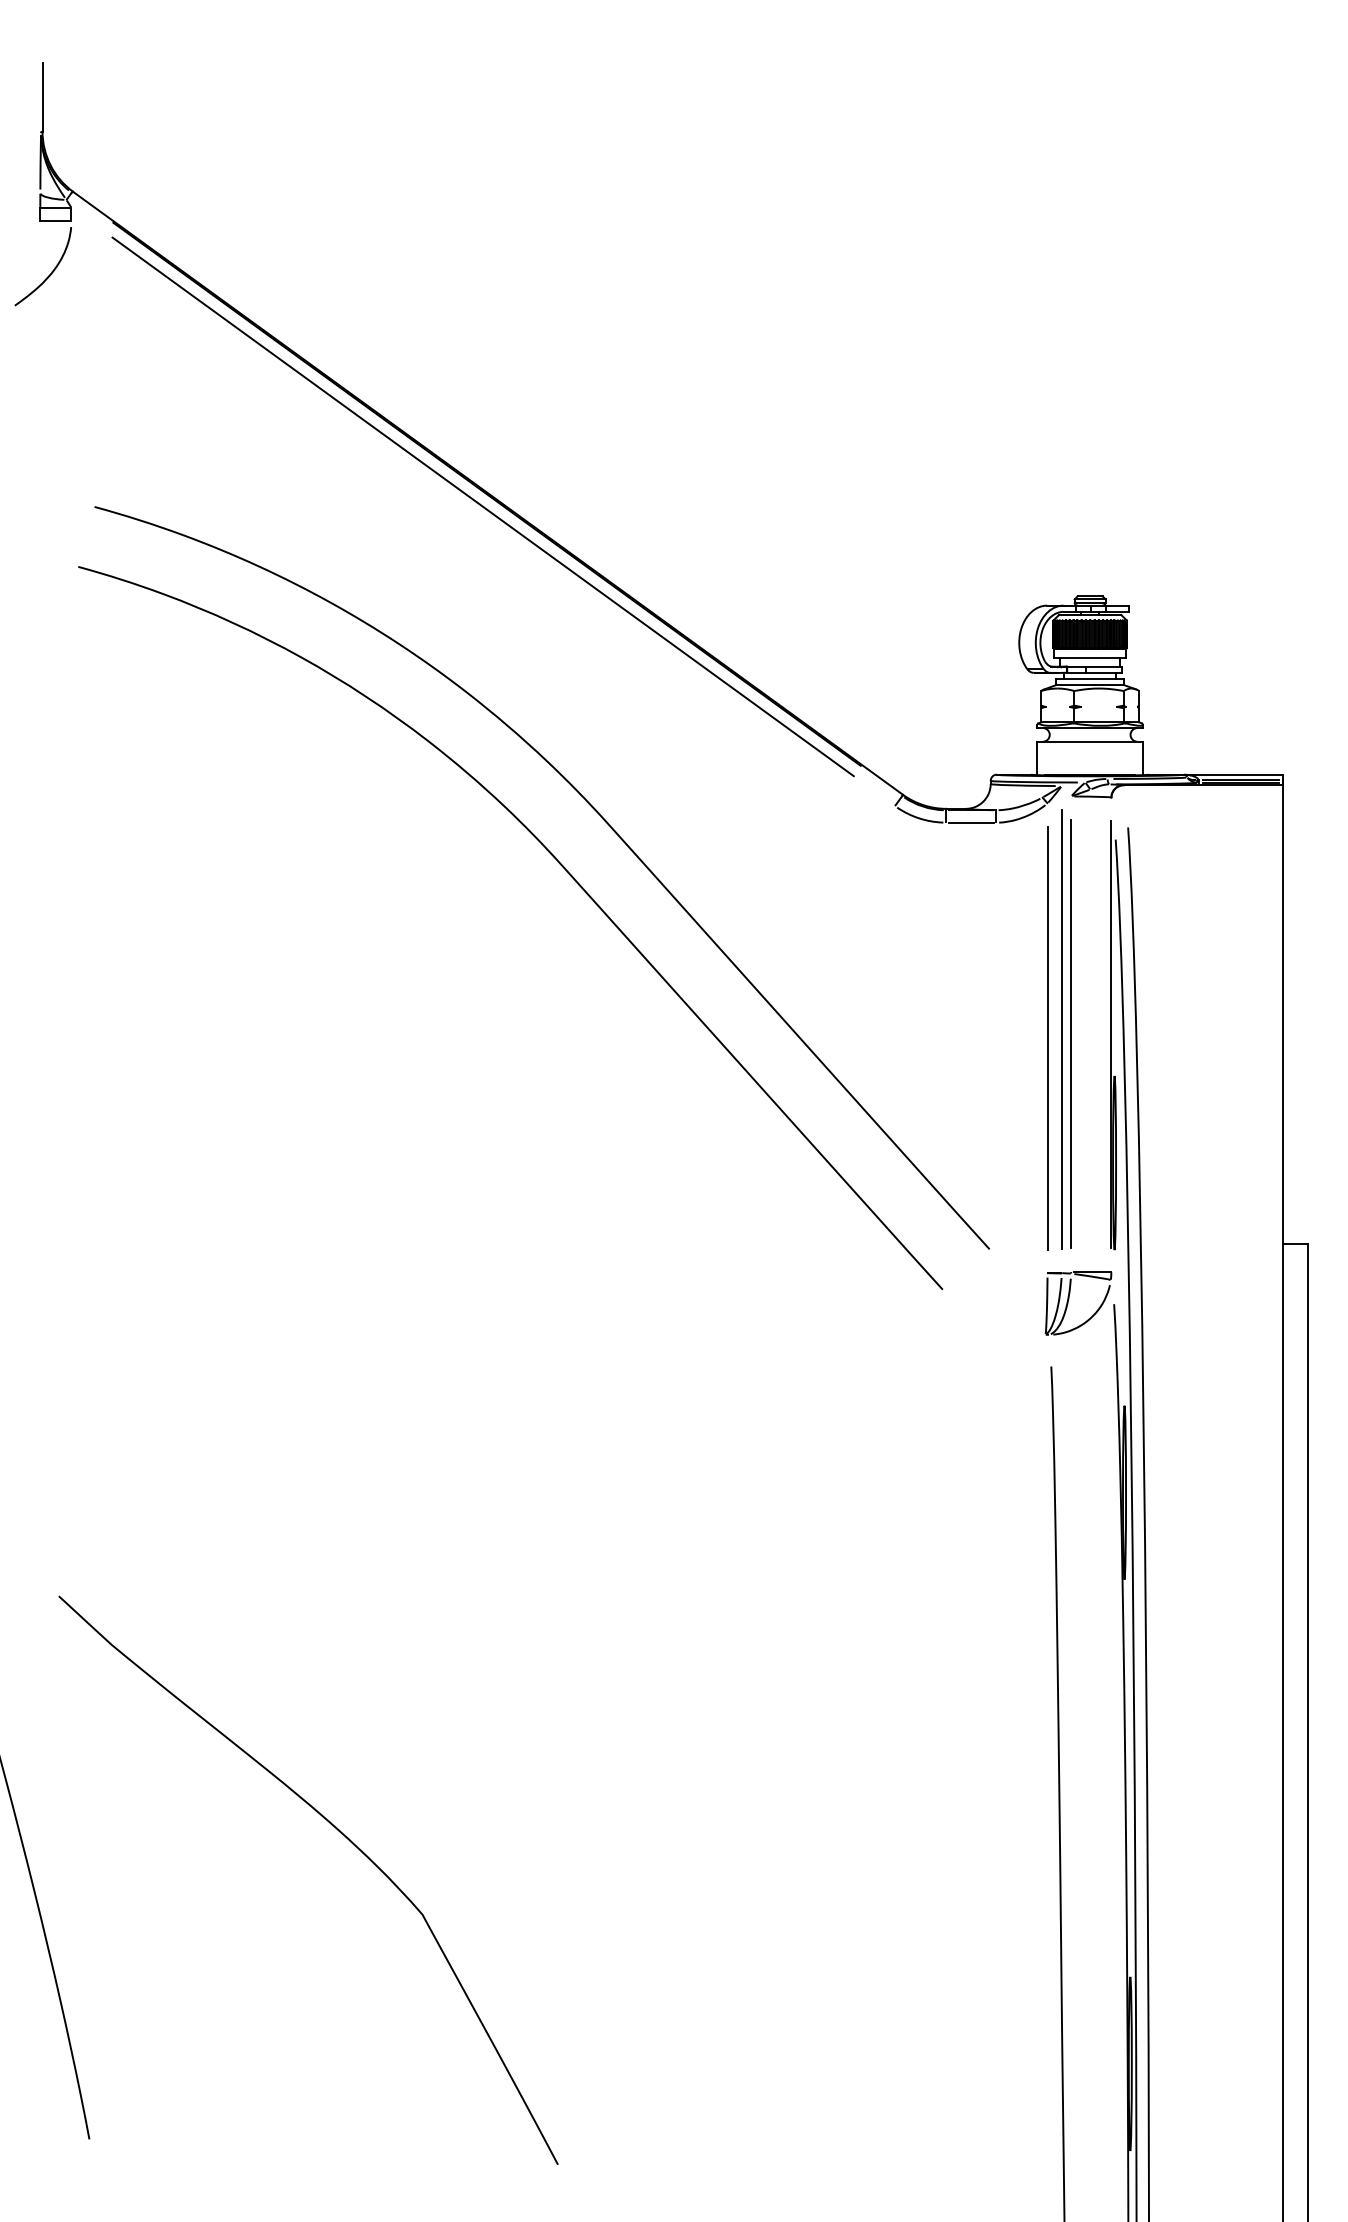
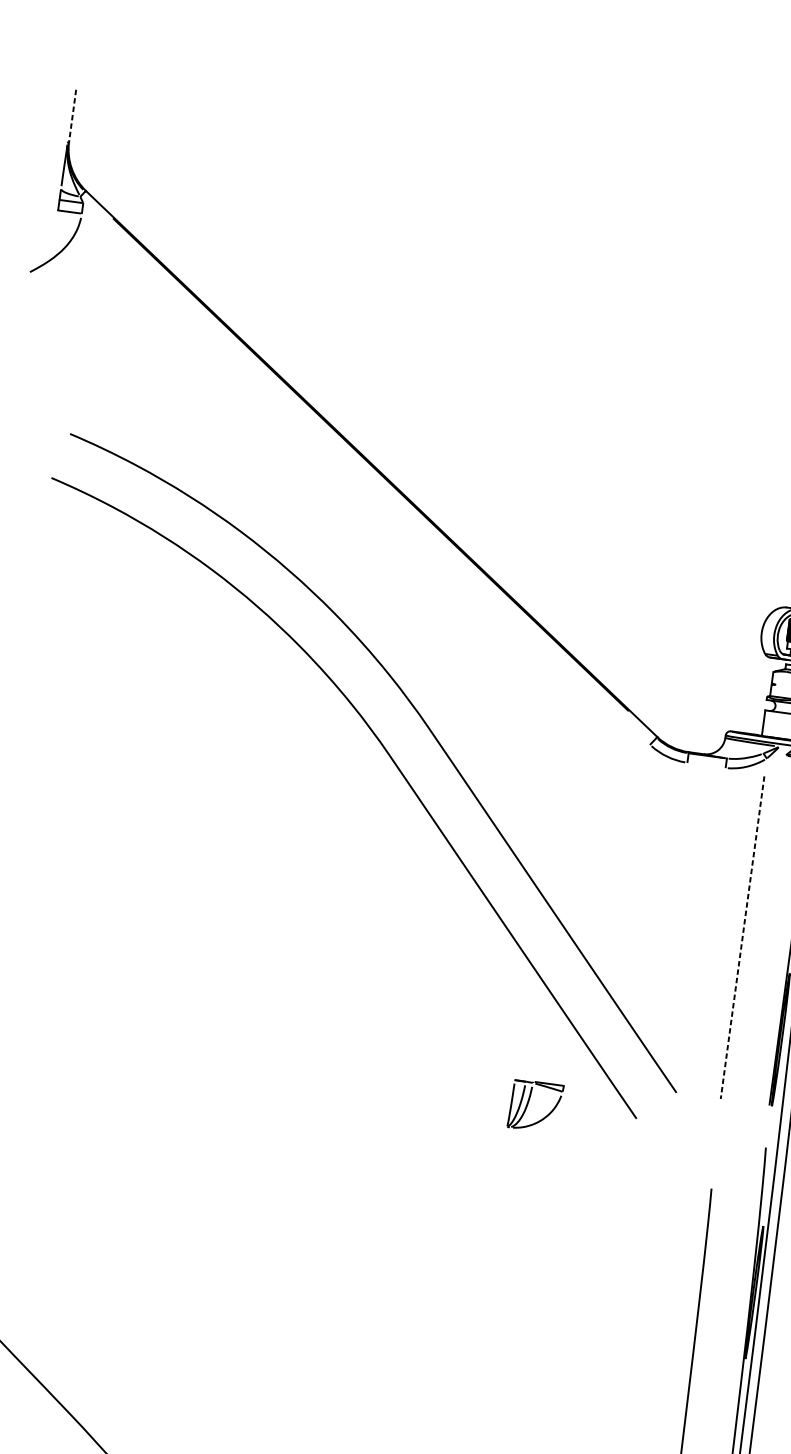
line: (42, 97) -> (72, 116), solid -> dashed
line: (482, 506) -> (366, 473), removed
line: (970, 822) -> (706, 765), removed
line: (1061, 1029) -> (754, 932), removed
line: (1071, 1034) -> (761, 937), removed
line: (1047, 1038) -> (742, 937), solid -> dashed
part: (1069, 1299) -> (529, 1102), moved

